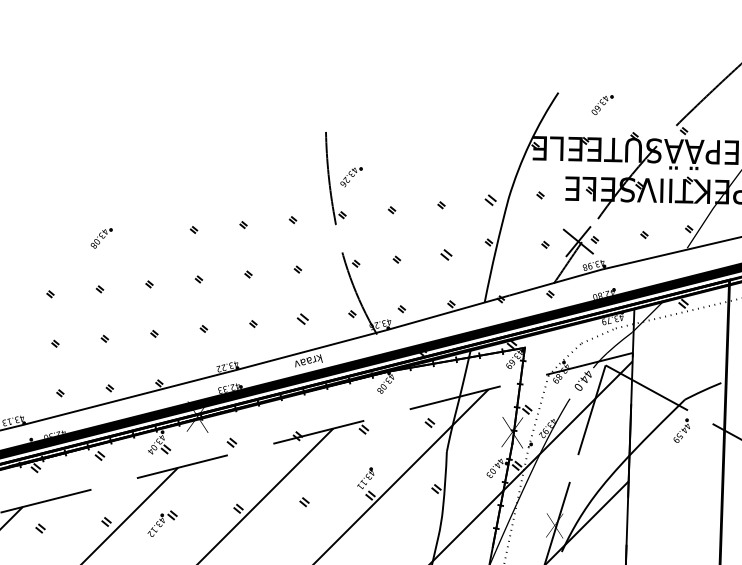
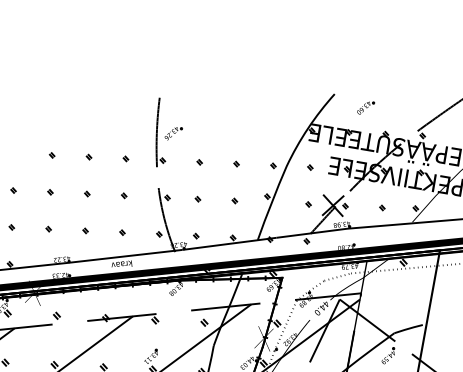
part: (491, 200) -> (273, 166), size x0.62
part: (446, 254) -> (234, 200), size x0.62
part: (302, 318) -> (122, 232), size x0.62

